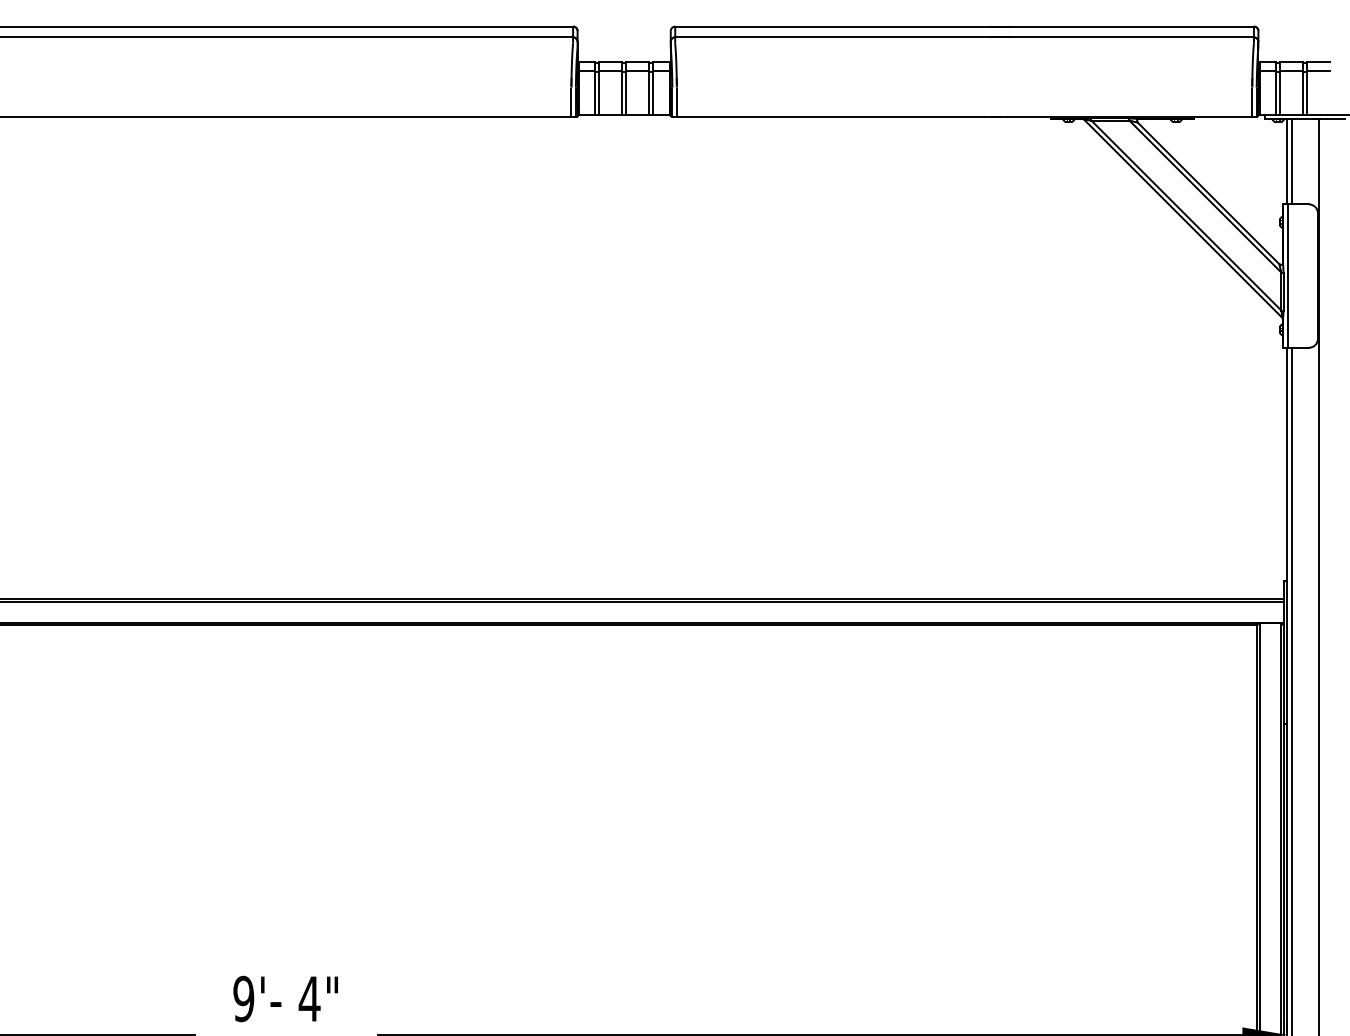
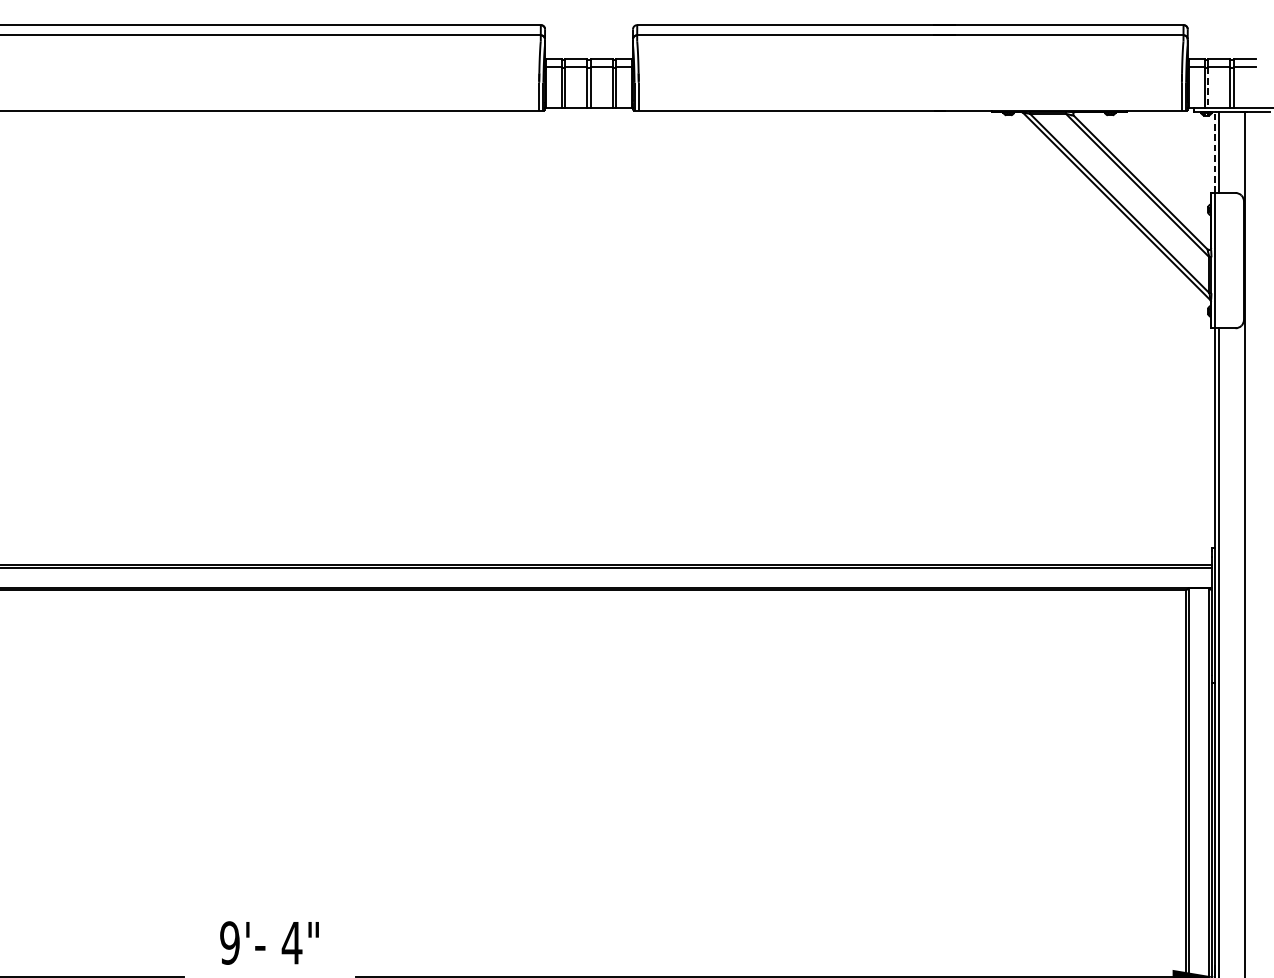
line: (1280, 93) -> (1208, 88), solid -> dashed
line: (1287, 161) -> (1215, 152), solid -> dashed

